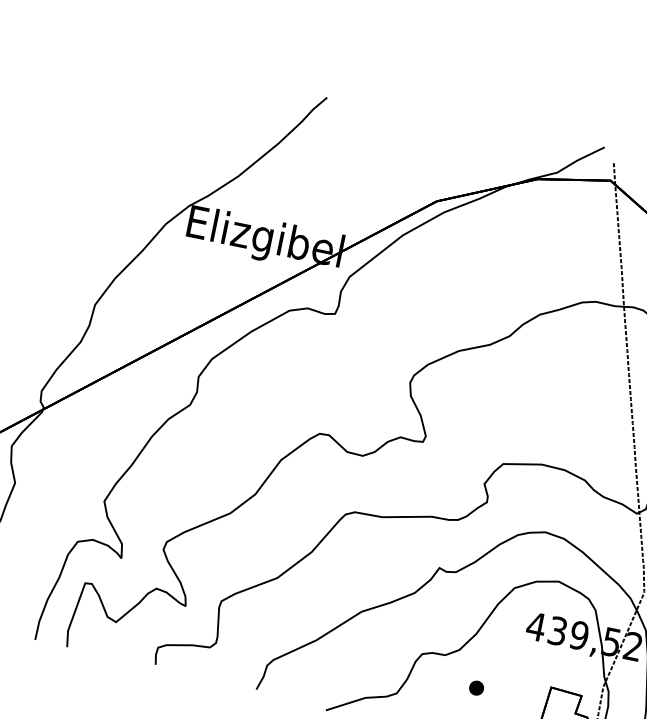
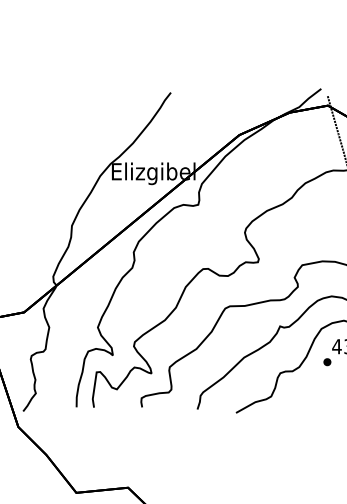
part: (476, 688) -> (327, 362), moved

